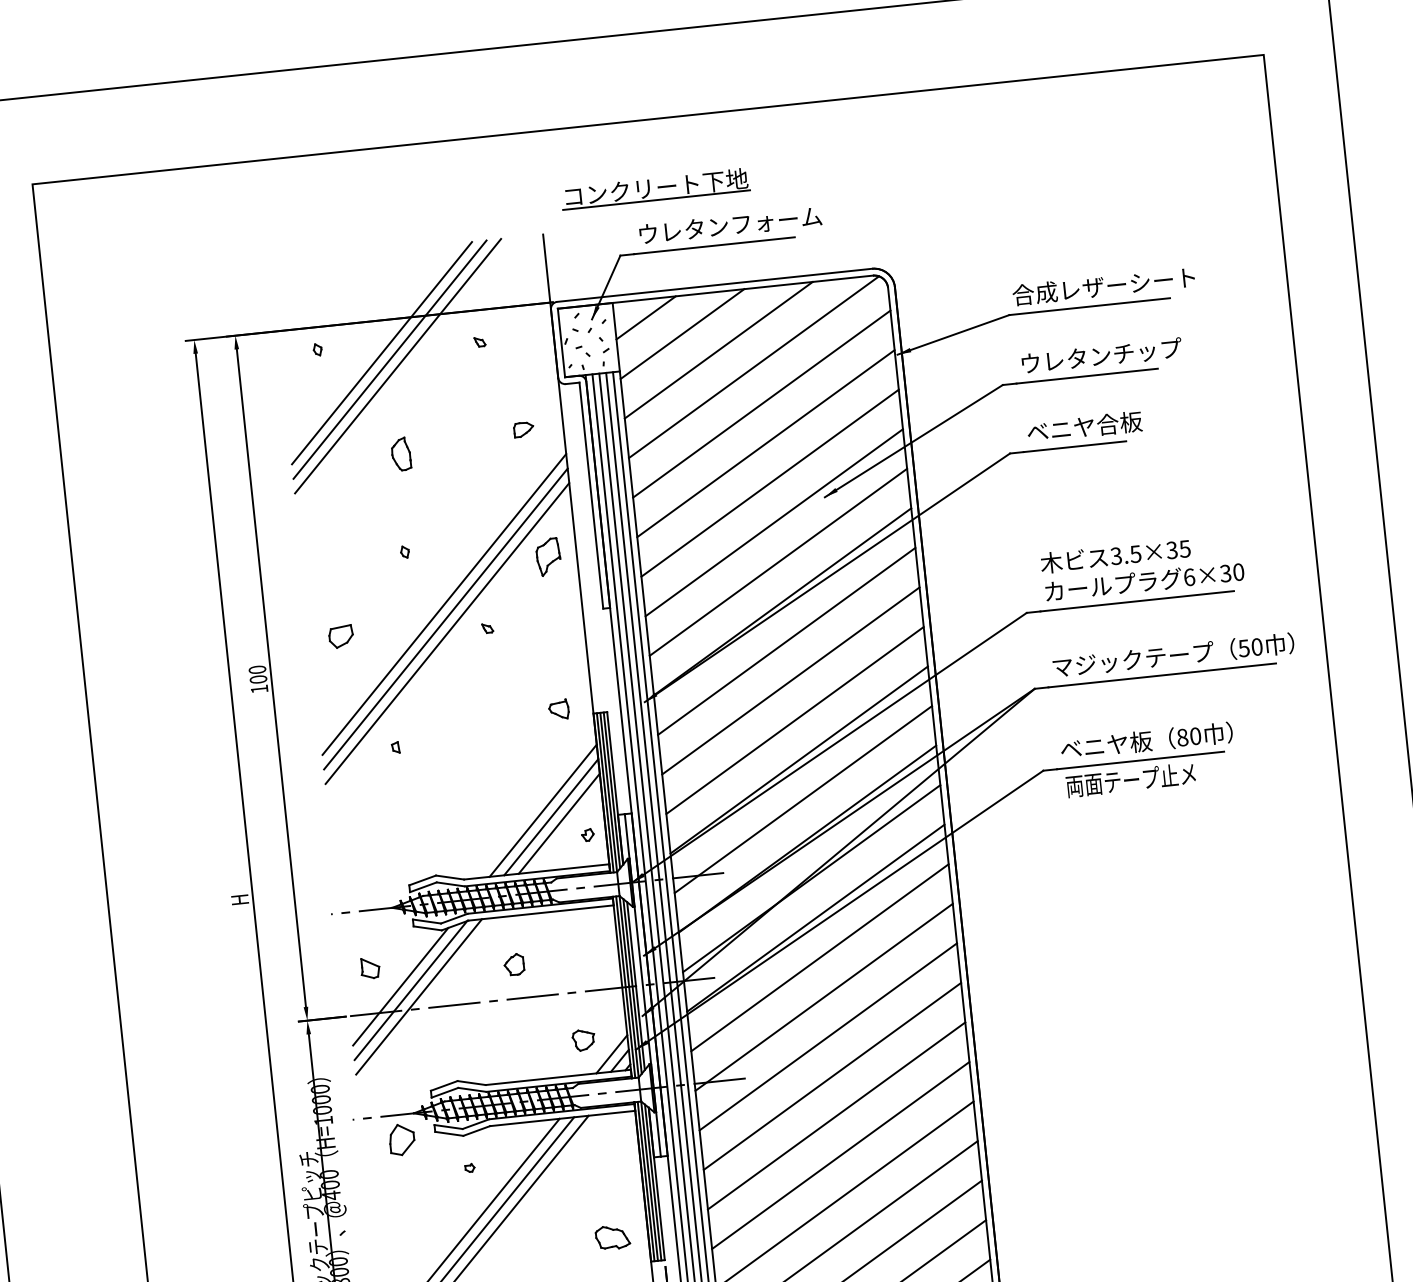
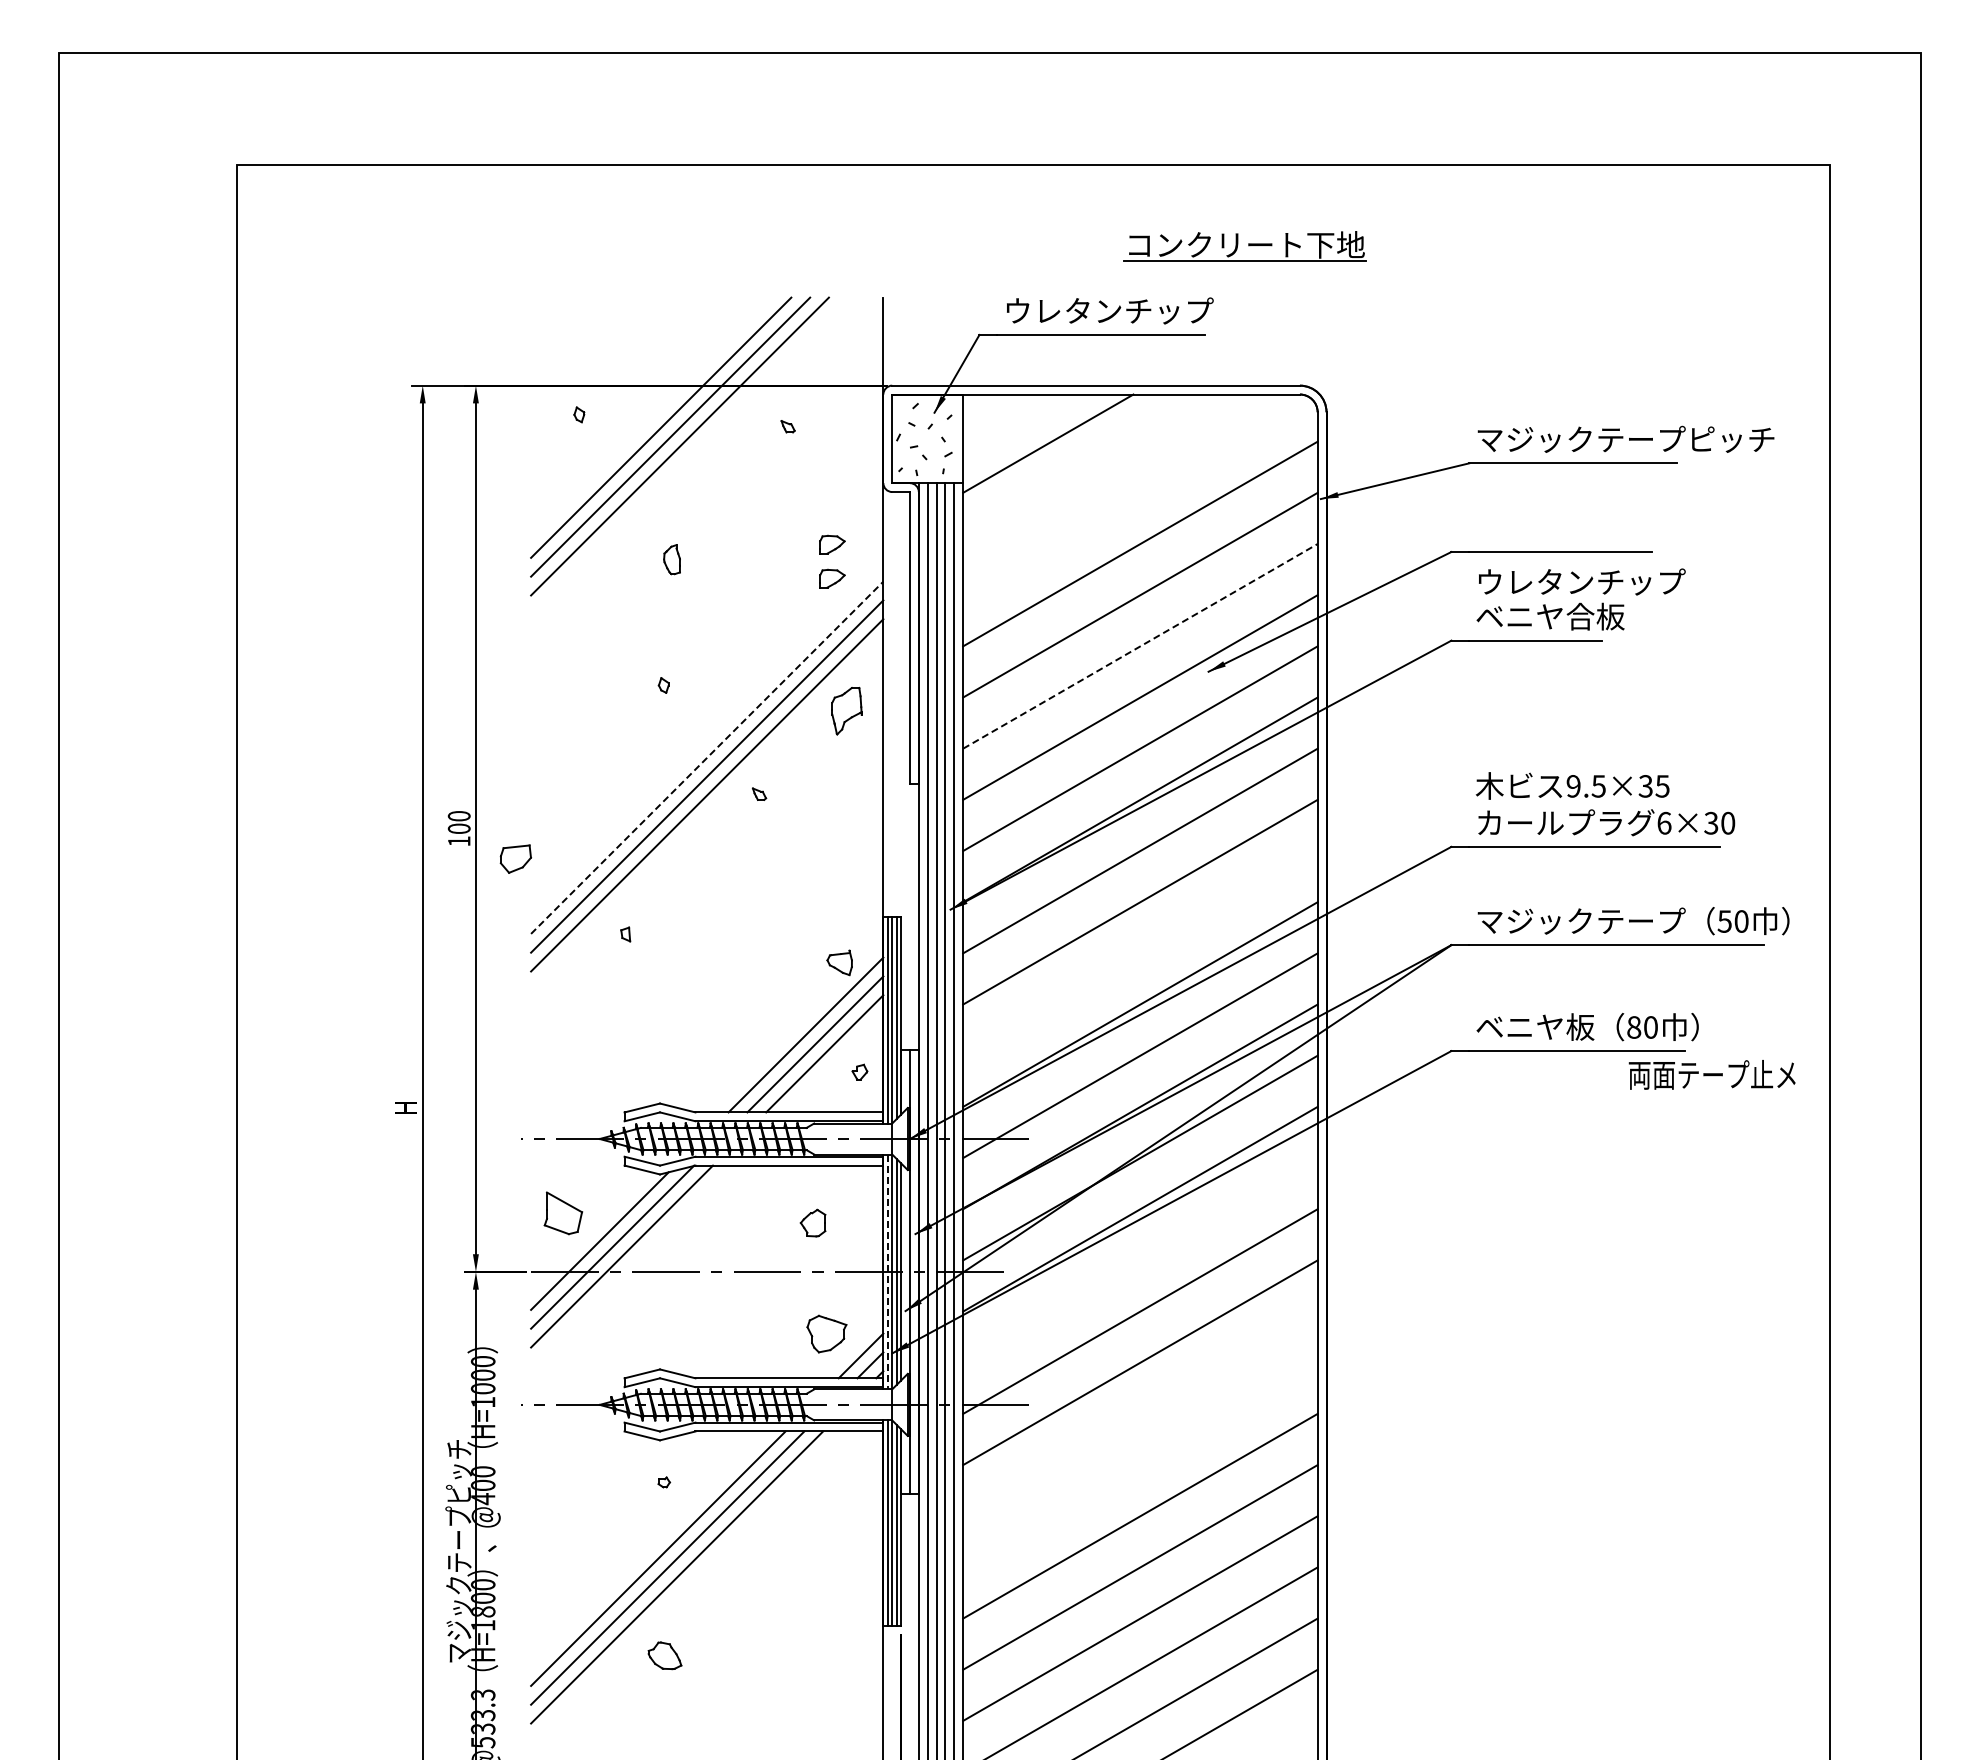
part: (654, 189) -> (1244, 246), moved
text: (776, 220) -> (1184, 310), ウレタンフォーム -> ウレタンチップ
text: (1128, 283) -> (1625, 439), 合成レザーシート -> マジックテープピッチ
line: (645, 317) -> (1003, 417), removed
line: (718, 350) -> (1092, 469), removed
text: (1102, 355) -> (1582, 581), moved
line: (754, 367) -> (1135, 495), removed
part: (400, 454) -> (671, 559), size x0.7
part: (526, 455) -> (832, 578), added
line: (770, 483) -> (1140, 646), solid -> dashed
text: (1116, 556) -> (1573, 786), 3.5×35 -> 9.5×35
line: (444, 604) -> (707, 757), solid -> dashed
part: (340, 636) -> (515, 858), moved
part: (558, 709) -> (839, 962), moved
line: (795, 720) -> (1140, 953), removed
text: (1130, 779) -> (1711, 1074), moved
line: (820, 957) -> (1140, 1260), removed
part: (513, 964) -> (812, 1222), moved
part: (370, 968) -> (563, 1213), size x1.6
line: (625, 987) -> (887, 1272), solid -> dashed
part: (584, 1040) -> (827, 1334), size x1.4
line: (832, 1076) -> (1140, 1413), removed
line: (836, 1115) -> (1140, 1464), removed
part: (401, 1139) -> (580, 1436), removed
part: (612, 1237) -> (837, 1590), removed

